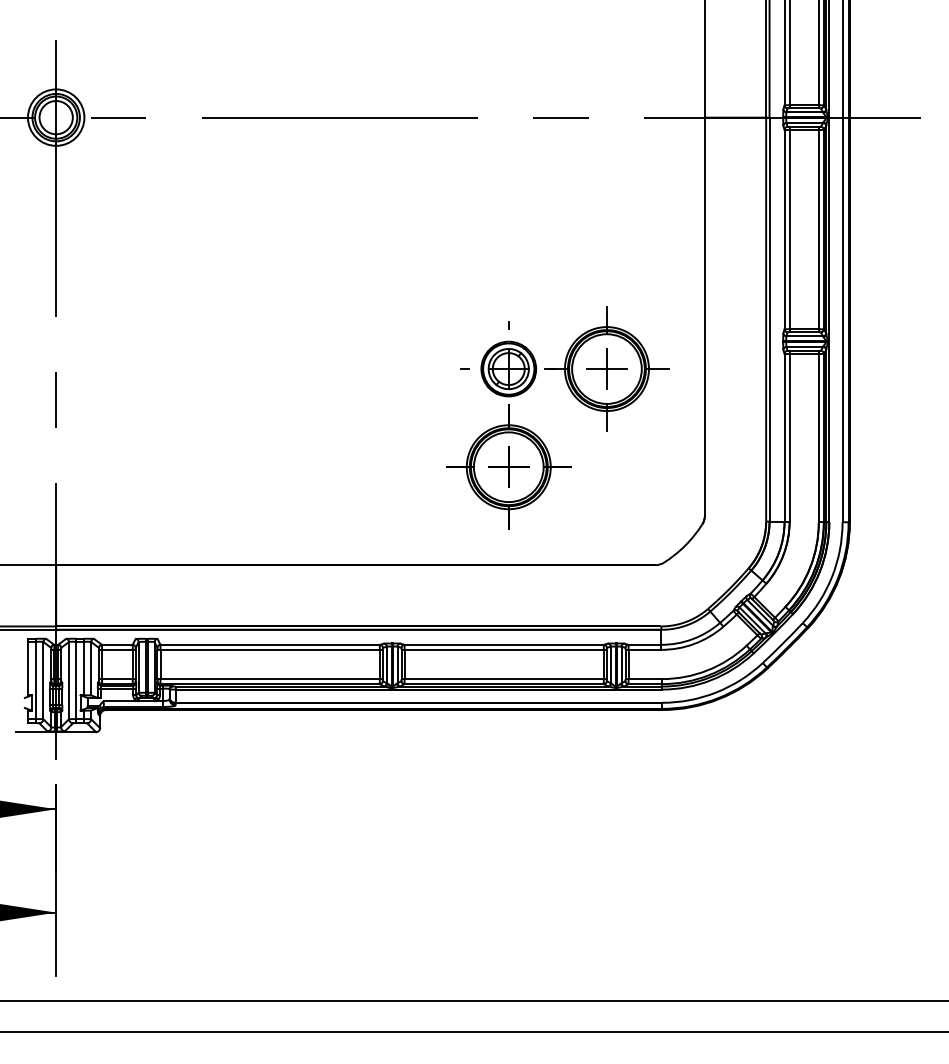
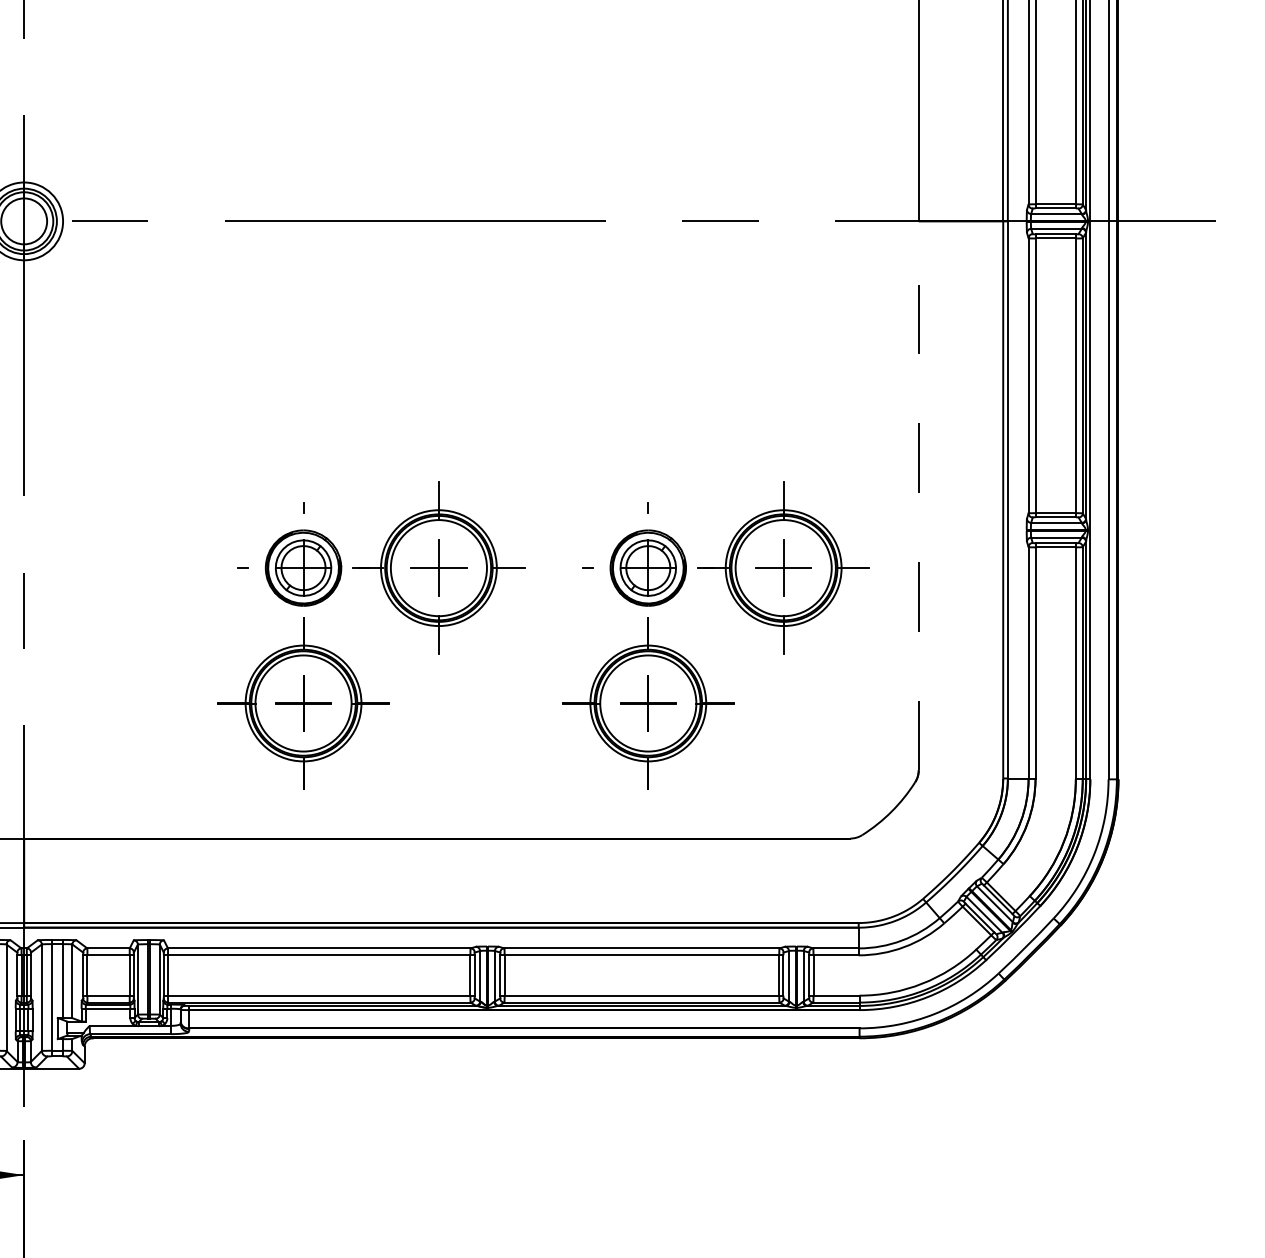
line: (704, 316) -> (918, 495), solid -> dashed
part: (325, 398) -> (395, 608), added

